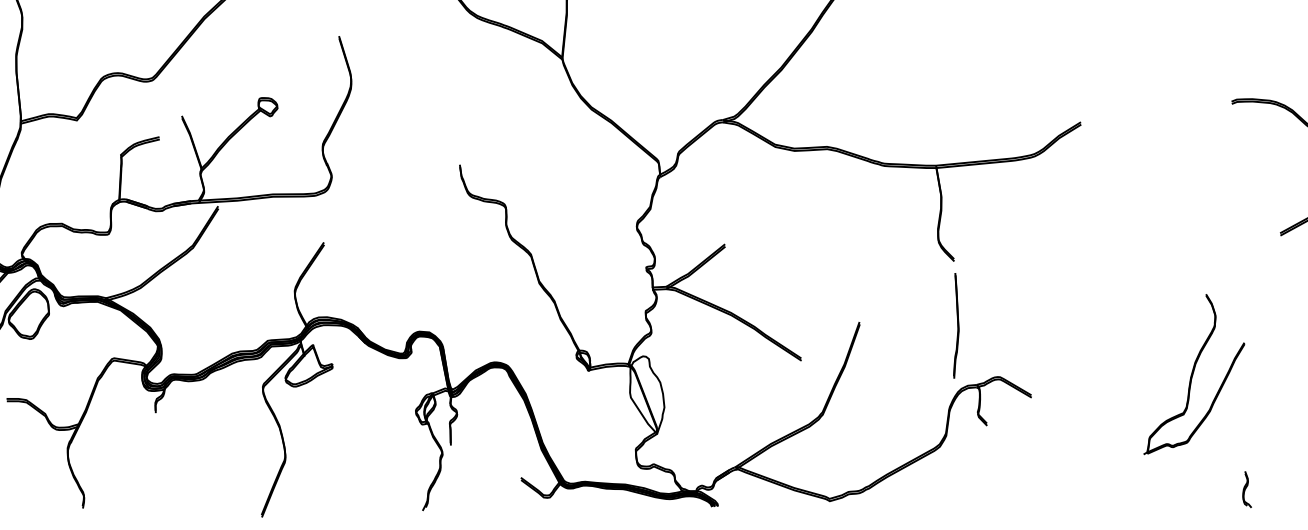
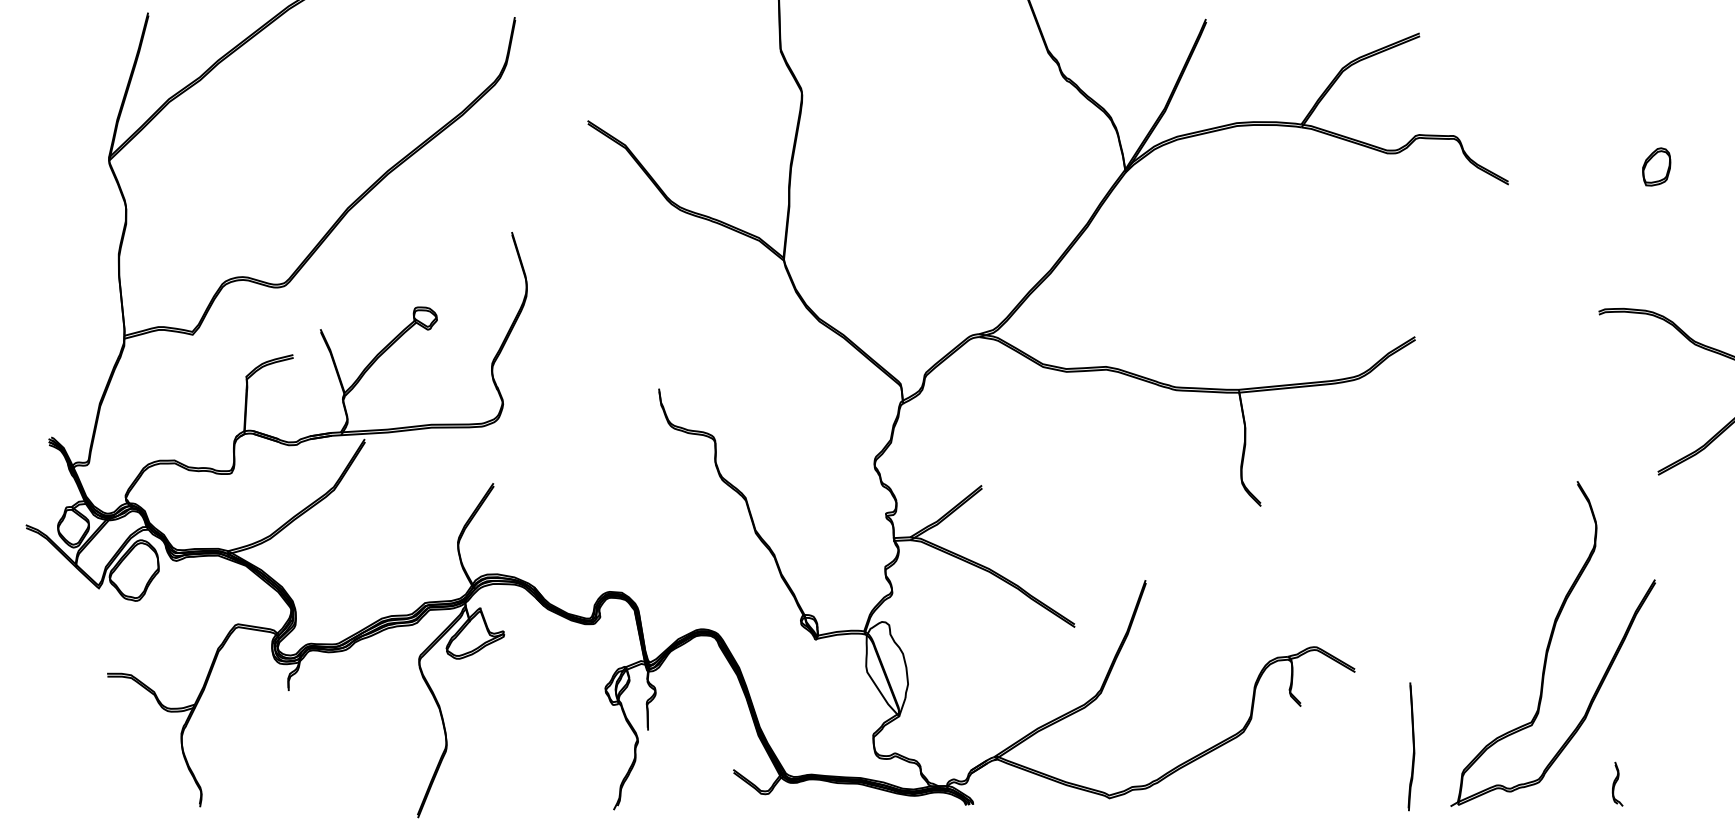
part: (956, 325) -> (1411, 746), moved
part: (1193, 374) -> (1552, 643), size x1.67

